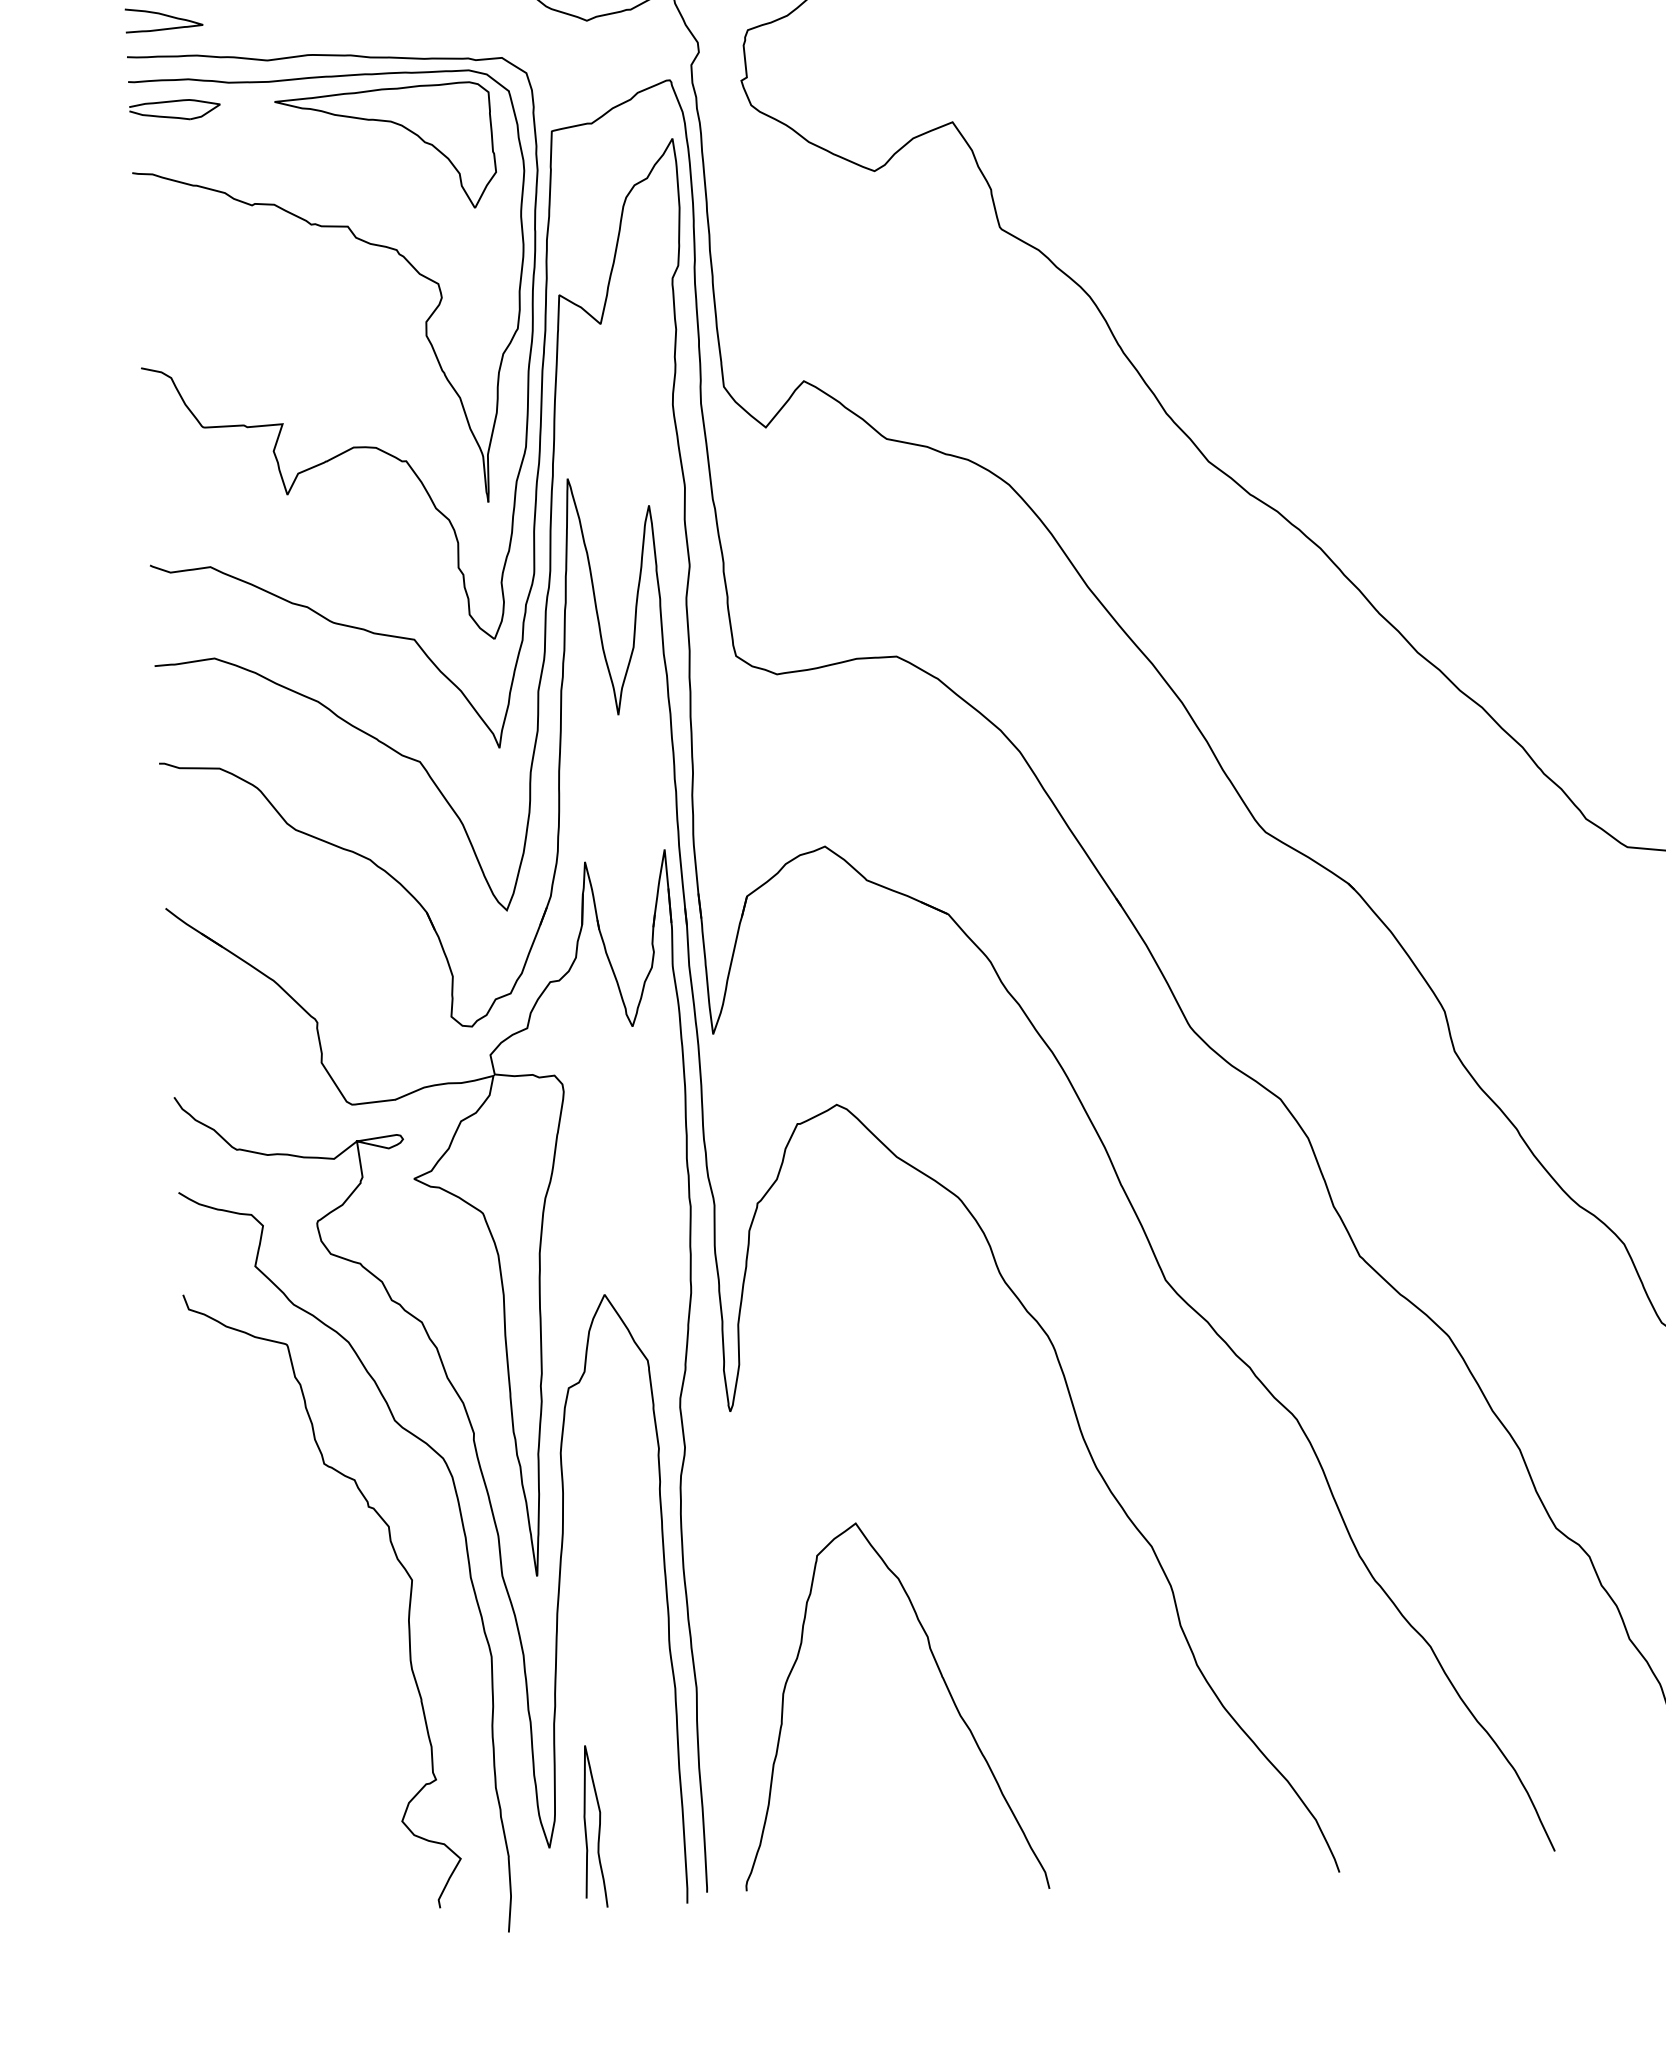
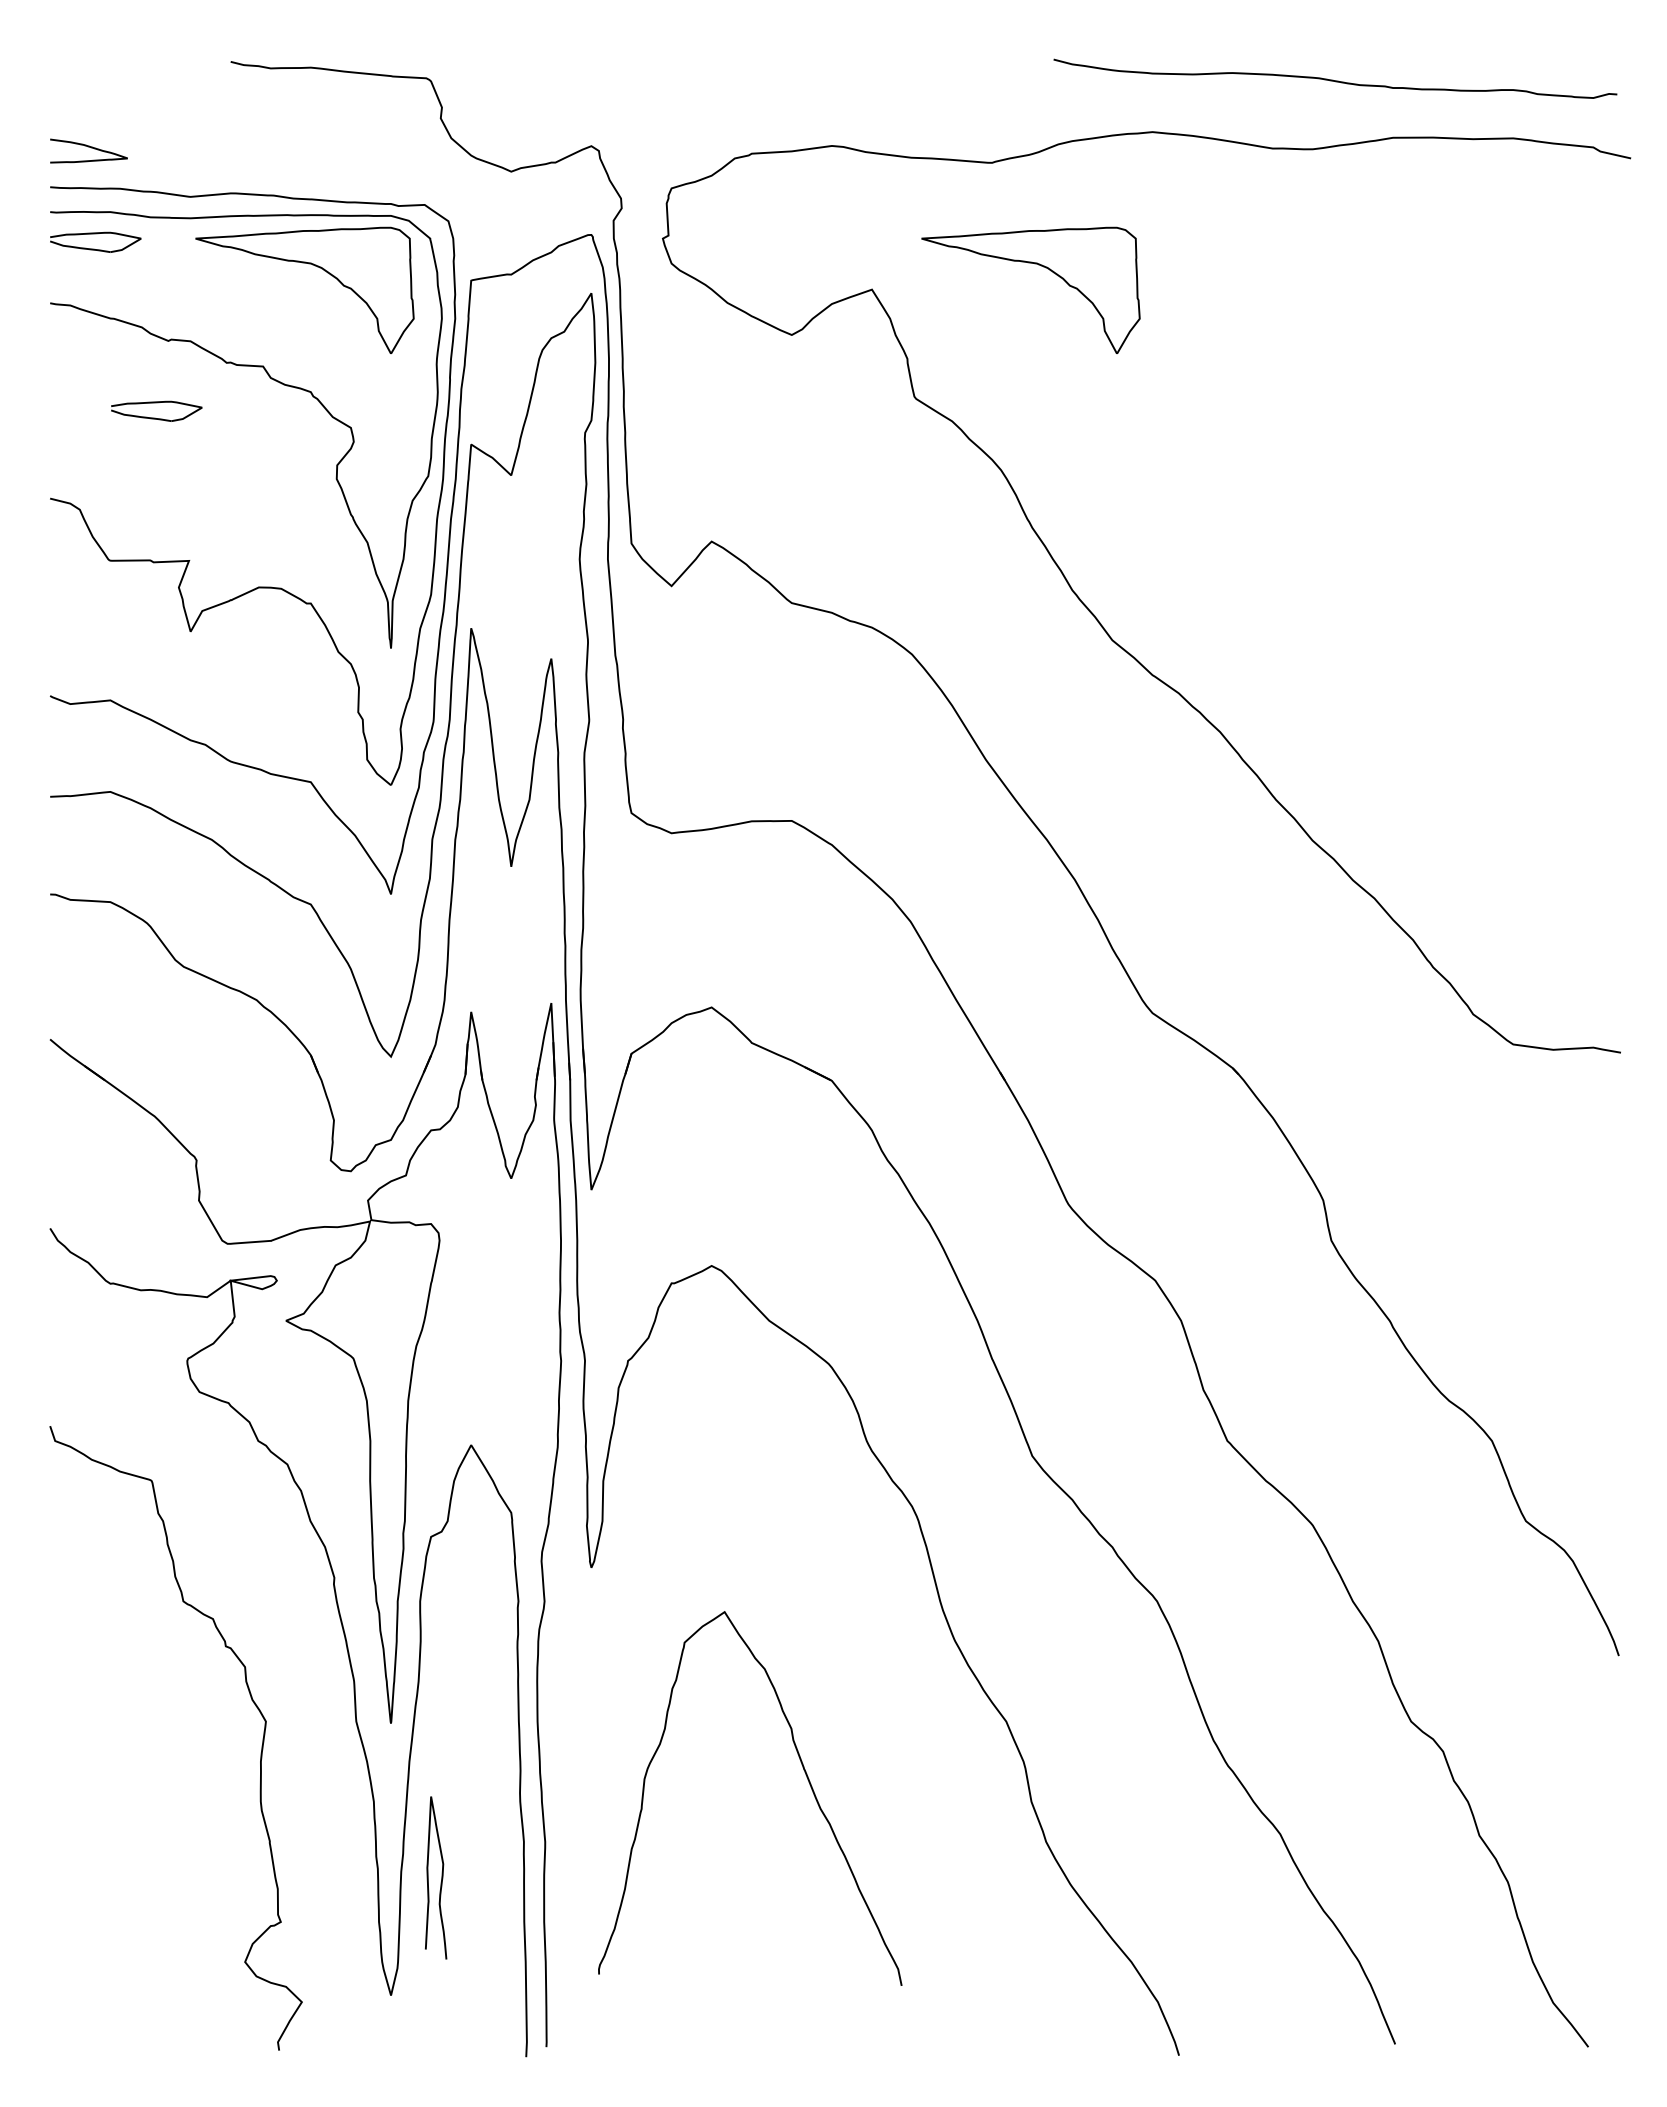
part: (1117, 90) -> (1038, 265), added
part: (243, 268) -> (156, 403), added
curve: (465, 1543) -> (320, 1687), removed
curve: (943, 1683) -> (805, 1775), moved
curve: (599, 1825) -> (441, 1877), moved

